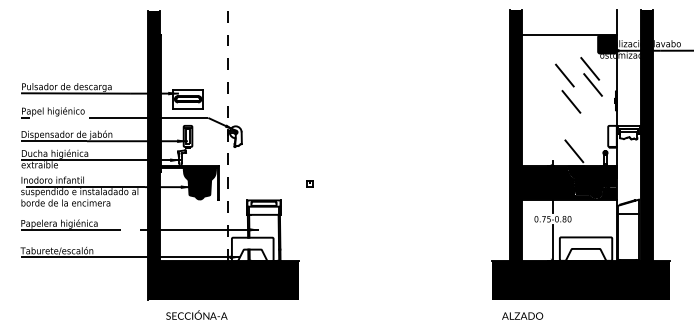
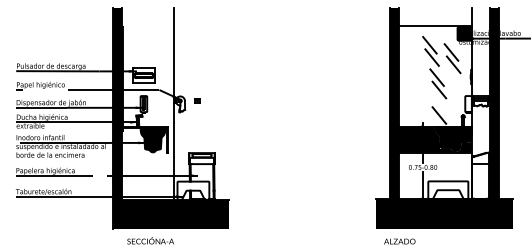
line: (561, 59) -> (429, 45), added
line: (574, 117) -> (439, 89), added
line: (227, 136) -> (174, 104), dashed -> solid
part: (309, 183) -> (197, 101), moved

